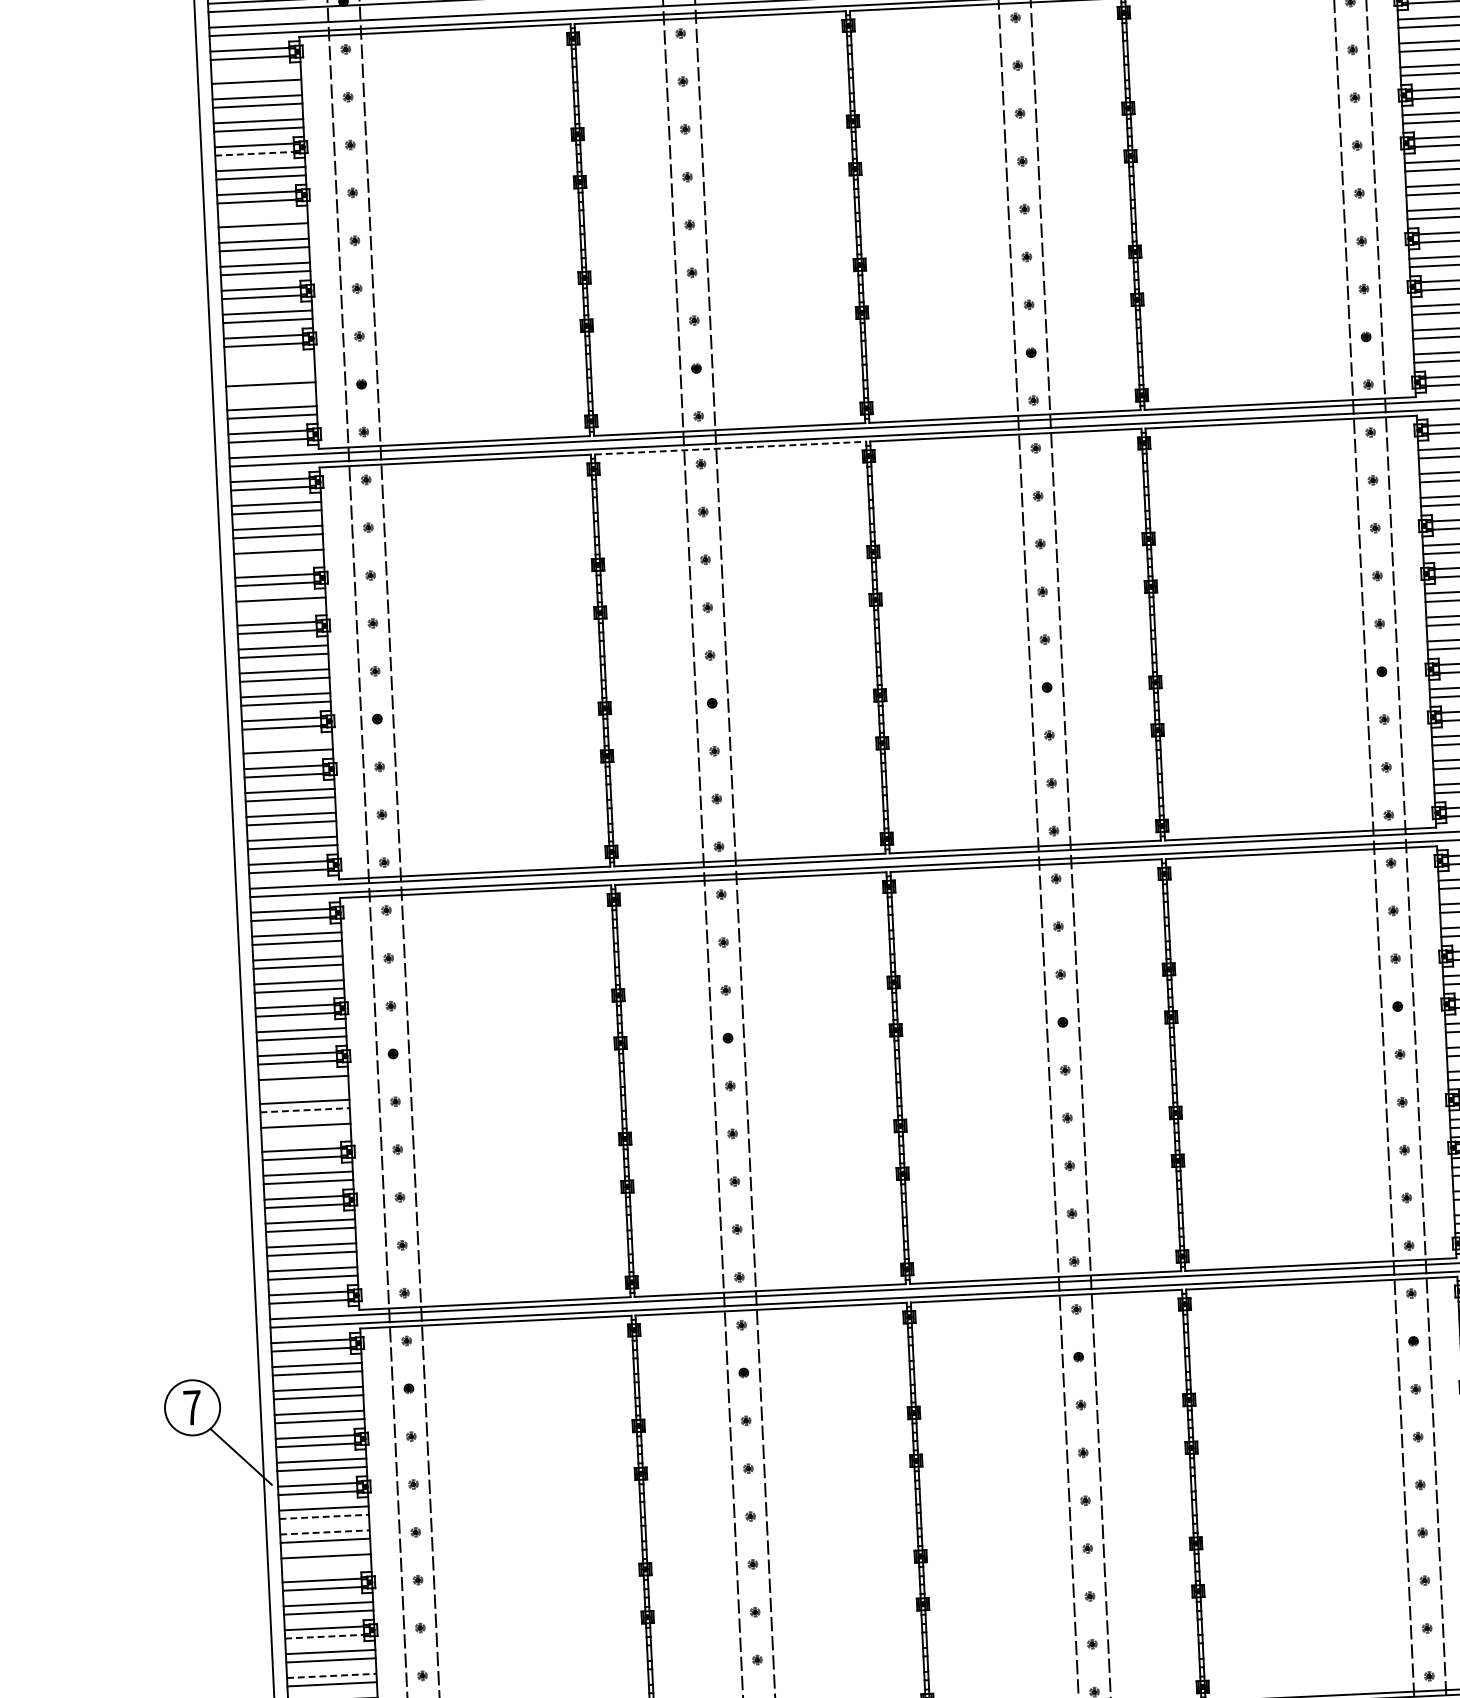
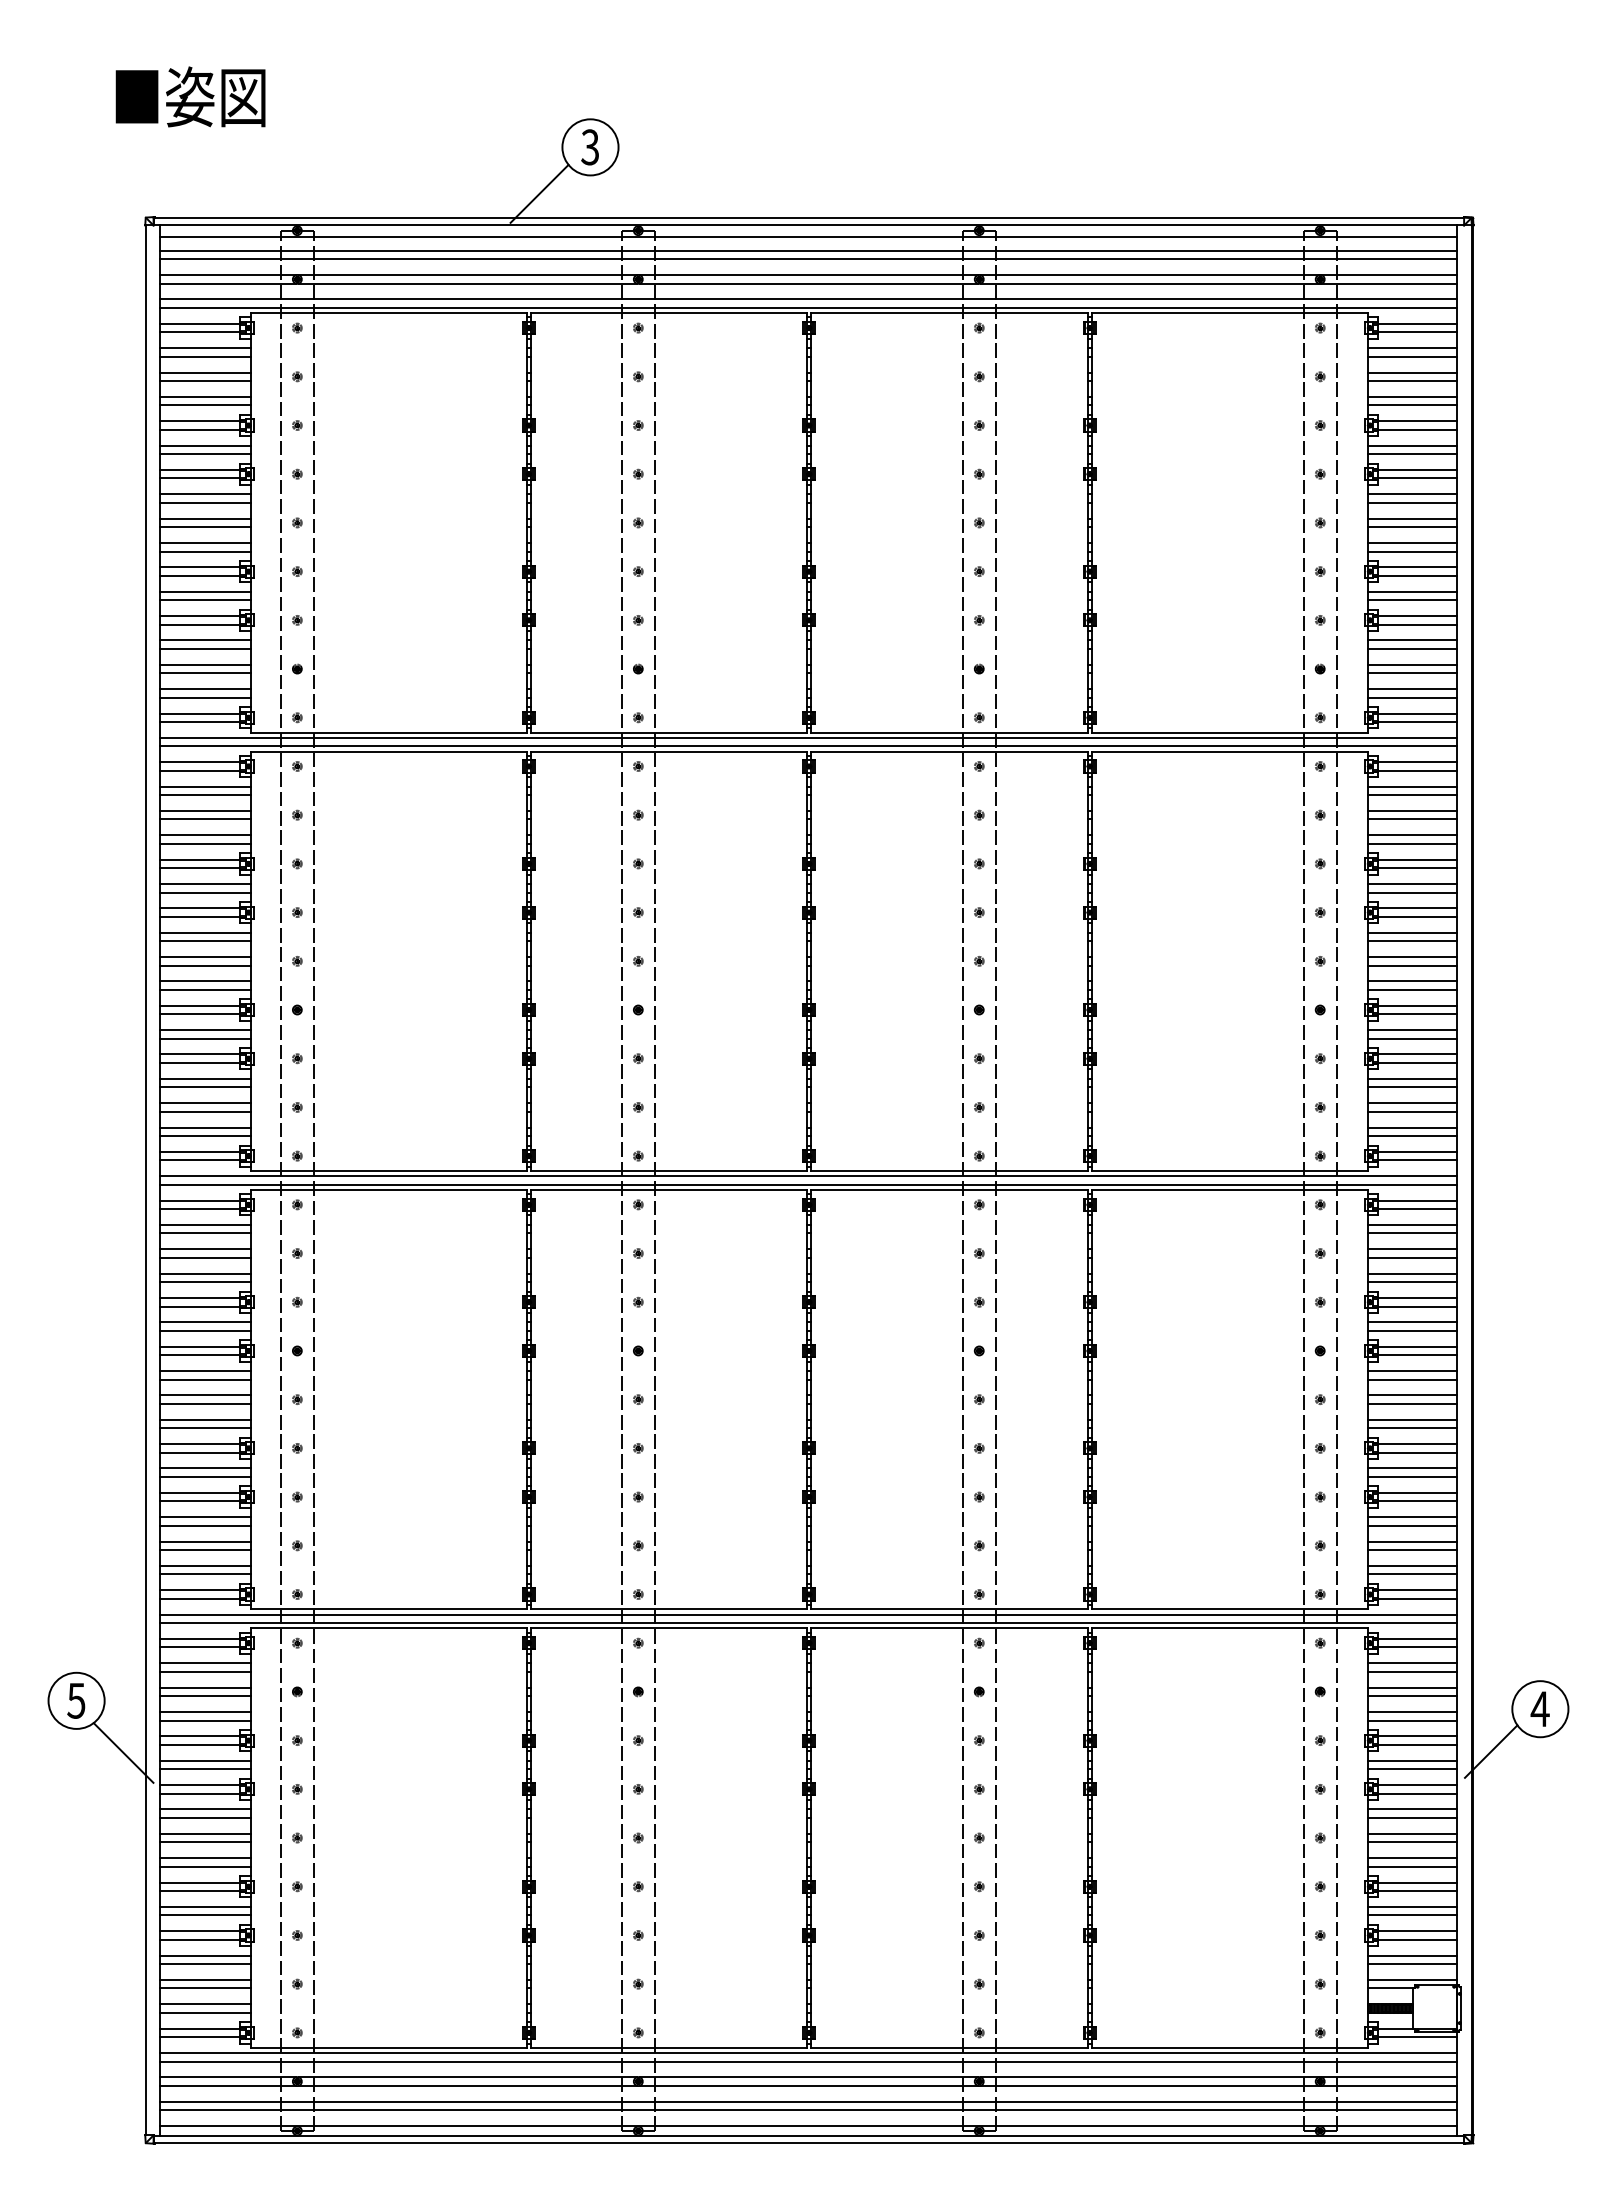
line: (255, 73) -> (204, 348), added
line: (255, 153) -> (200, 429), dashed -> solid
line: (262, 217) -> (204, 494), added
line: (269, 360) -> (204, 640), added
line: (269, 368) -> (204, 648), added
line: (270, 392) -> (204, 673), added
line: (730, 447) -> (669, 751), dashed -> solid
line: (278, 559) -> (204, 843), added
line: (280, 608) -> (204, 892), added
line: (287, 743) -> (204, 1030), added
line: (303, 1086) -> (204, 1379), added
line: (305, 1109) -> (205, 1403), dashed -> solid
line: (305, 1134) -> (204, 1428), added
text: (192, 1407) -> (76, 1700), 7 -> 5
line: (324, 1516) -> (205, 1817), dashed -> solid
line: (325, 1532) -> (205, 1833), dashed -> solid
line: (325, 1564) -> (204, 1866), added
line: (325, 1636) -> (200, 1939), dashed -> solid
line: (332, 1675) -> (205, 1979), dashed -> solid

